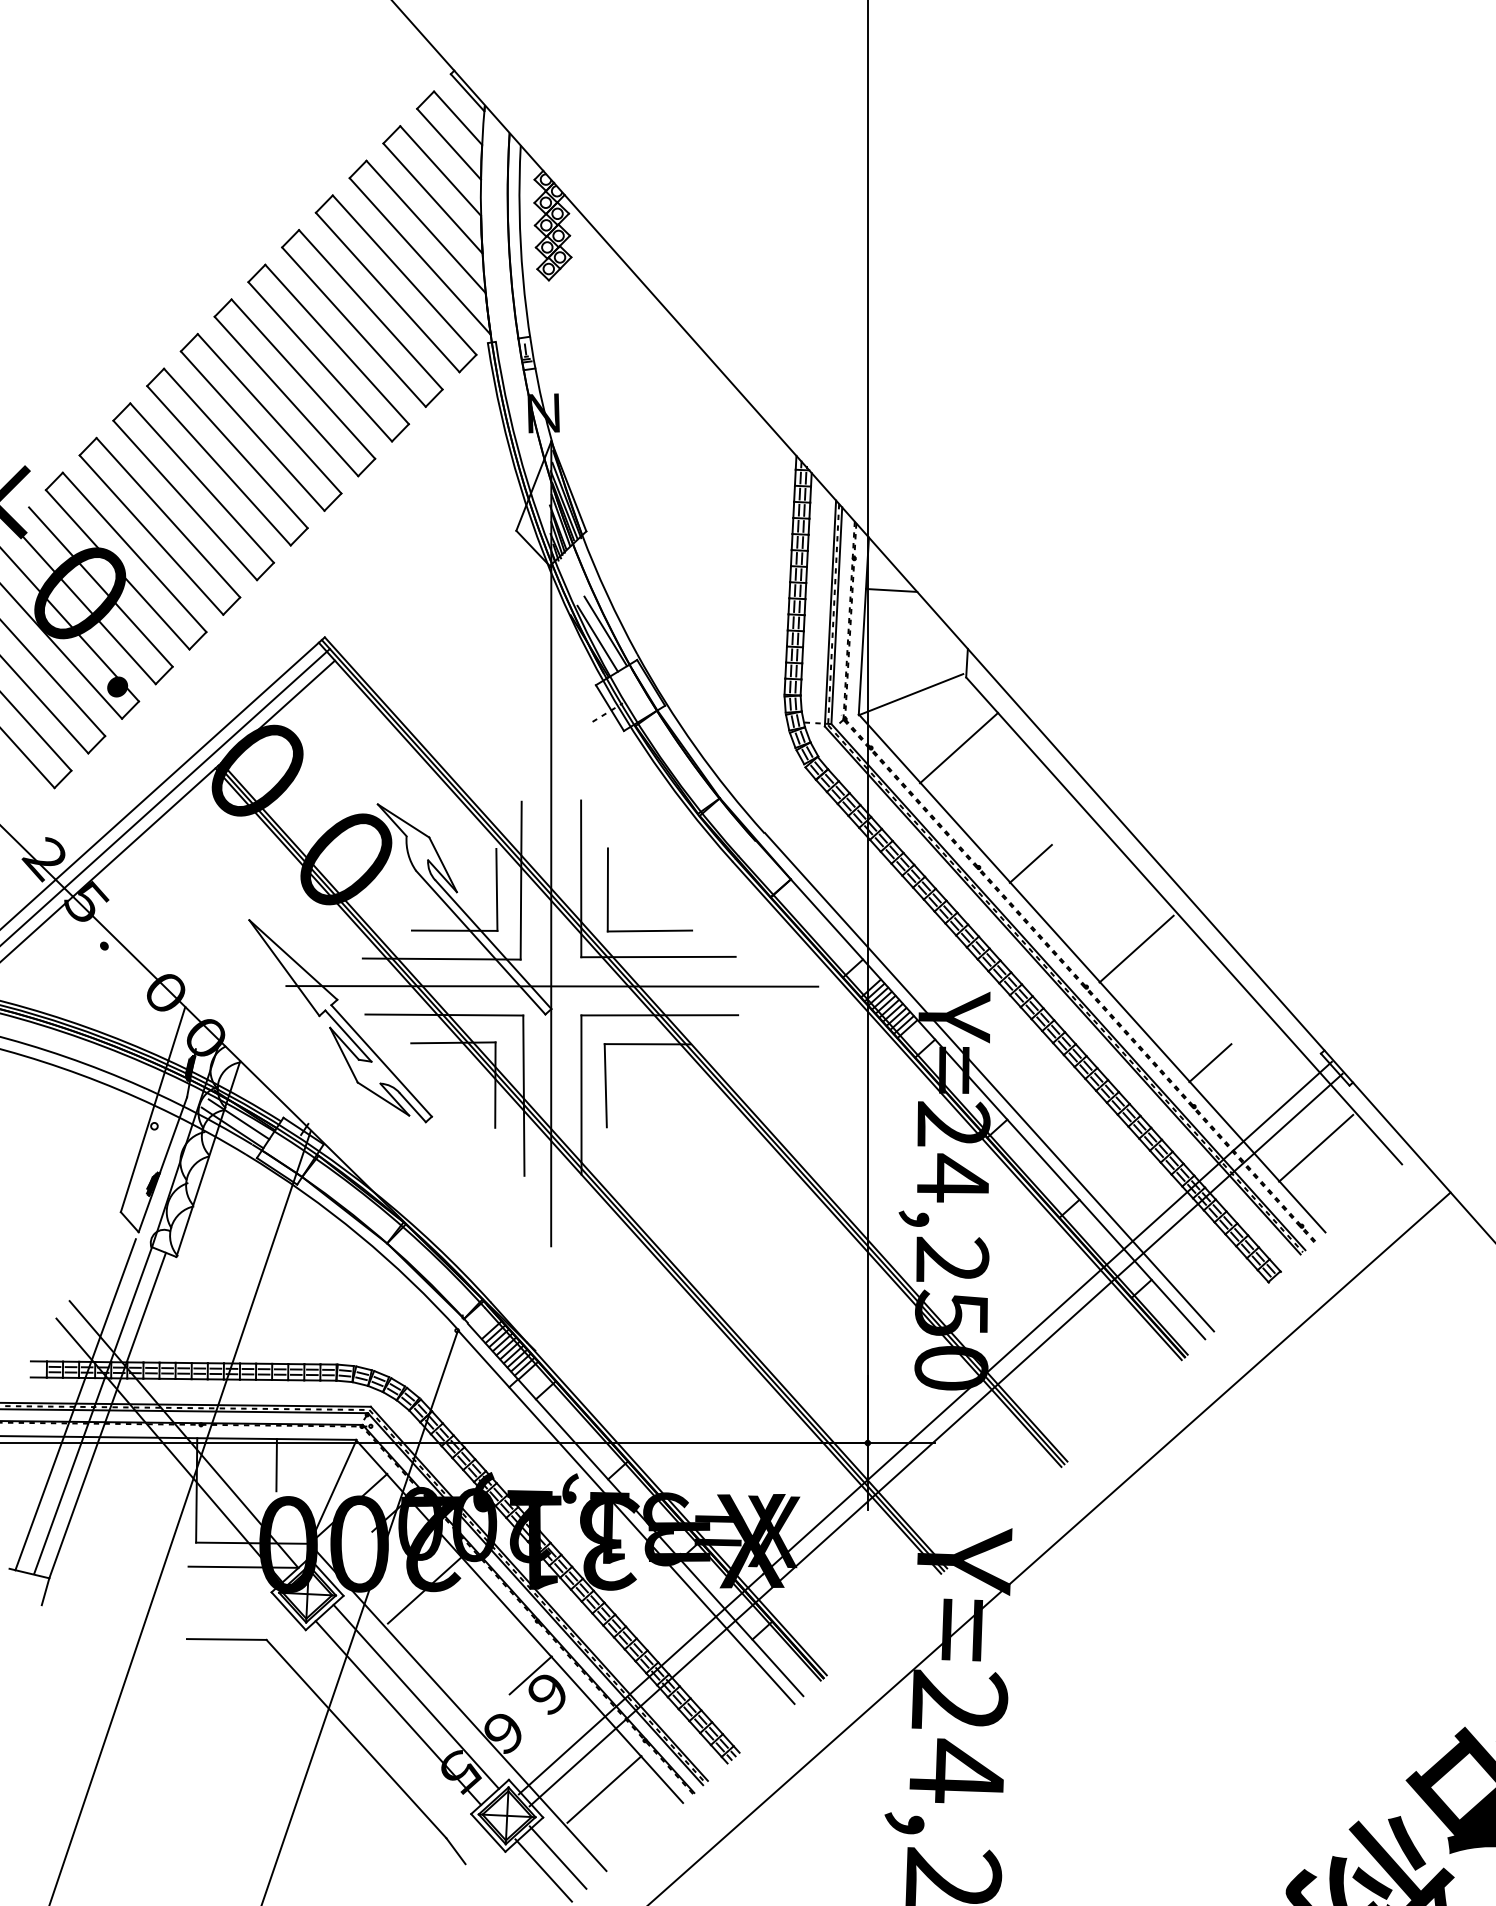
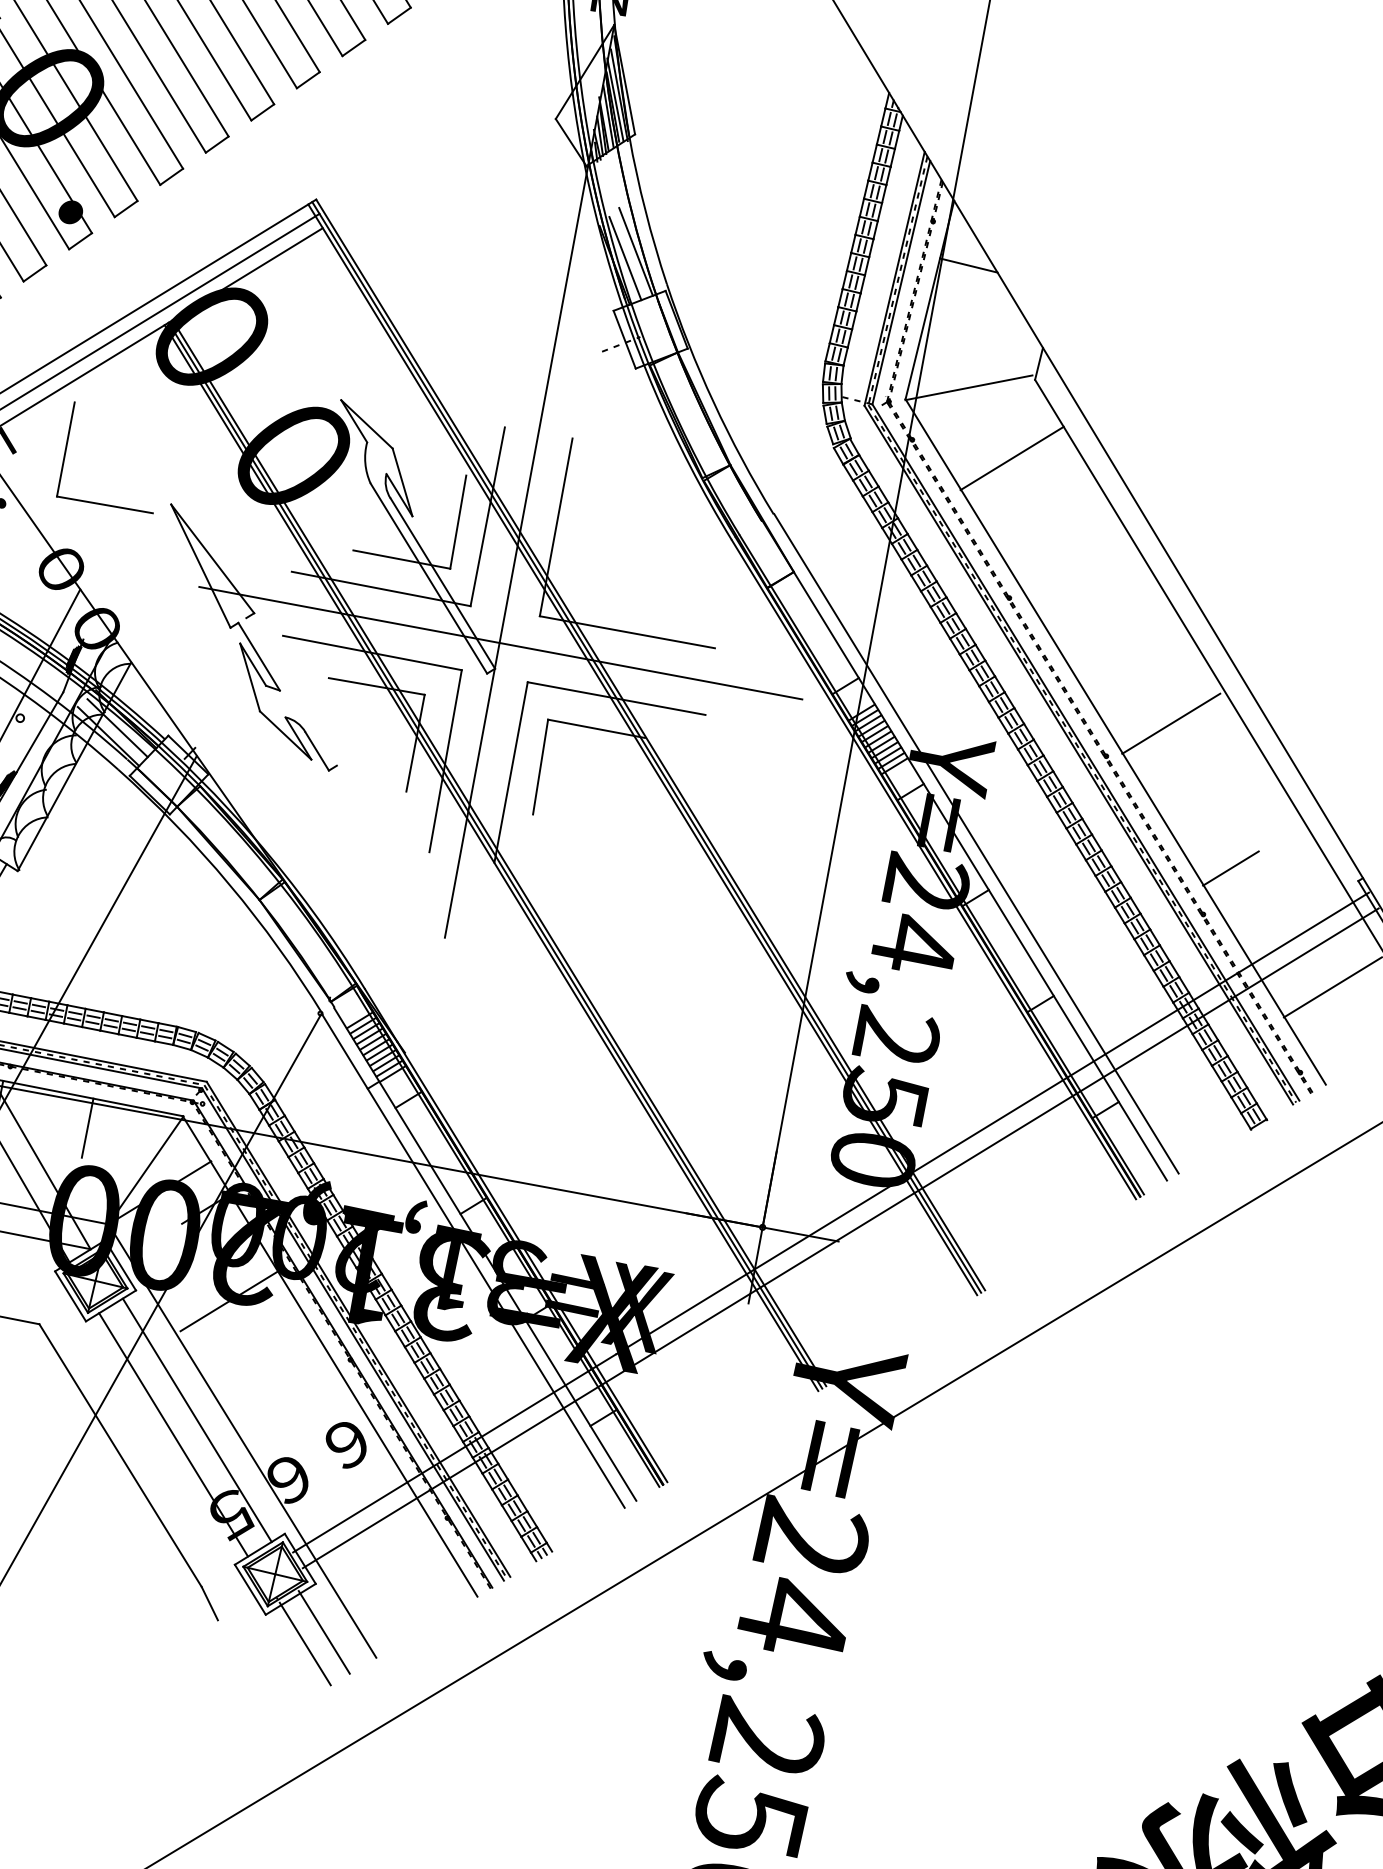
line: (1030, 863) -> (1068, 604), removed
part: (608, 889) -> (66, 449), moved
line: (381, 1060) -> (291, 691), removed
line: (530, 1675) -> (331, 1420), removed
line: (604, 1789) -> (391, 1564), removed

